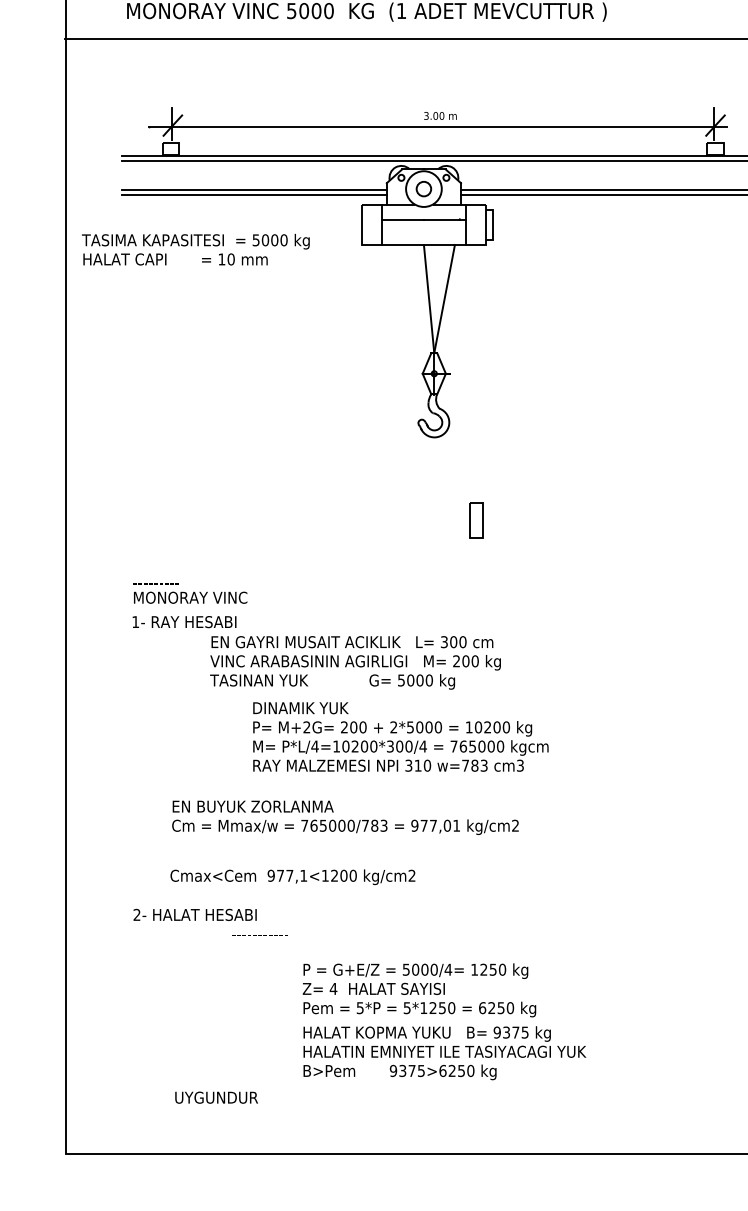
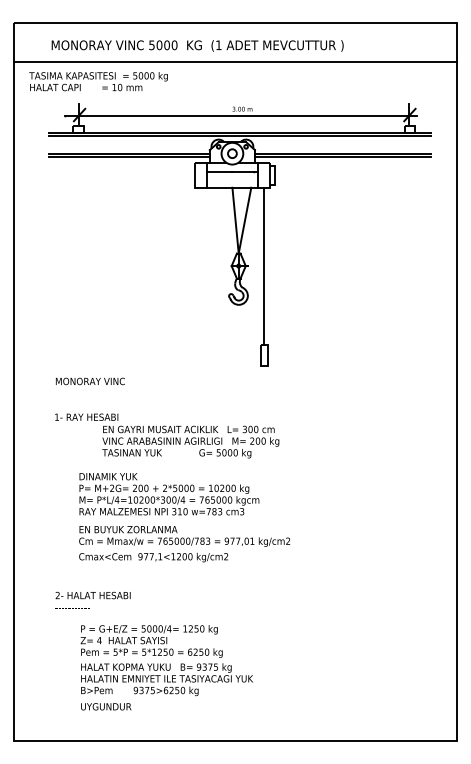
text: (195, 249) -> (98, 81), moved
line: (476, 374) -> (264, 266), added
text: (190, 597) -> (90, 381), moved
text: (401, 737) -> (169, 494), moved
text: (292, 877) -> (153, 557), moved
text: (259, 936) -> (72, 608), moved
part: (443, 1021) -> (166, 660), moved

